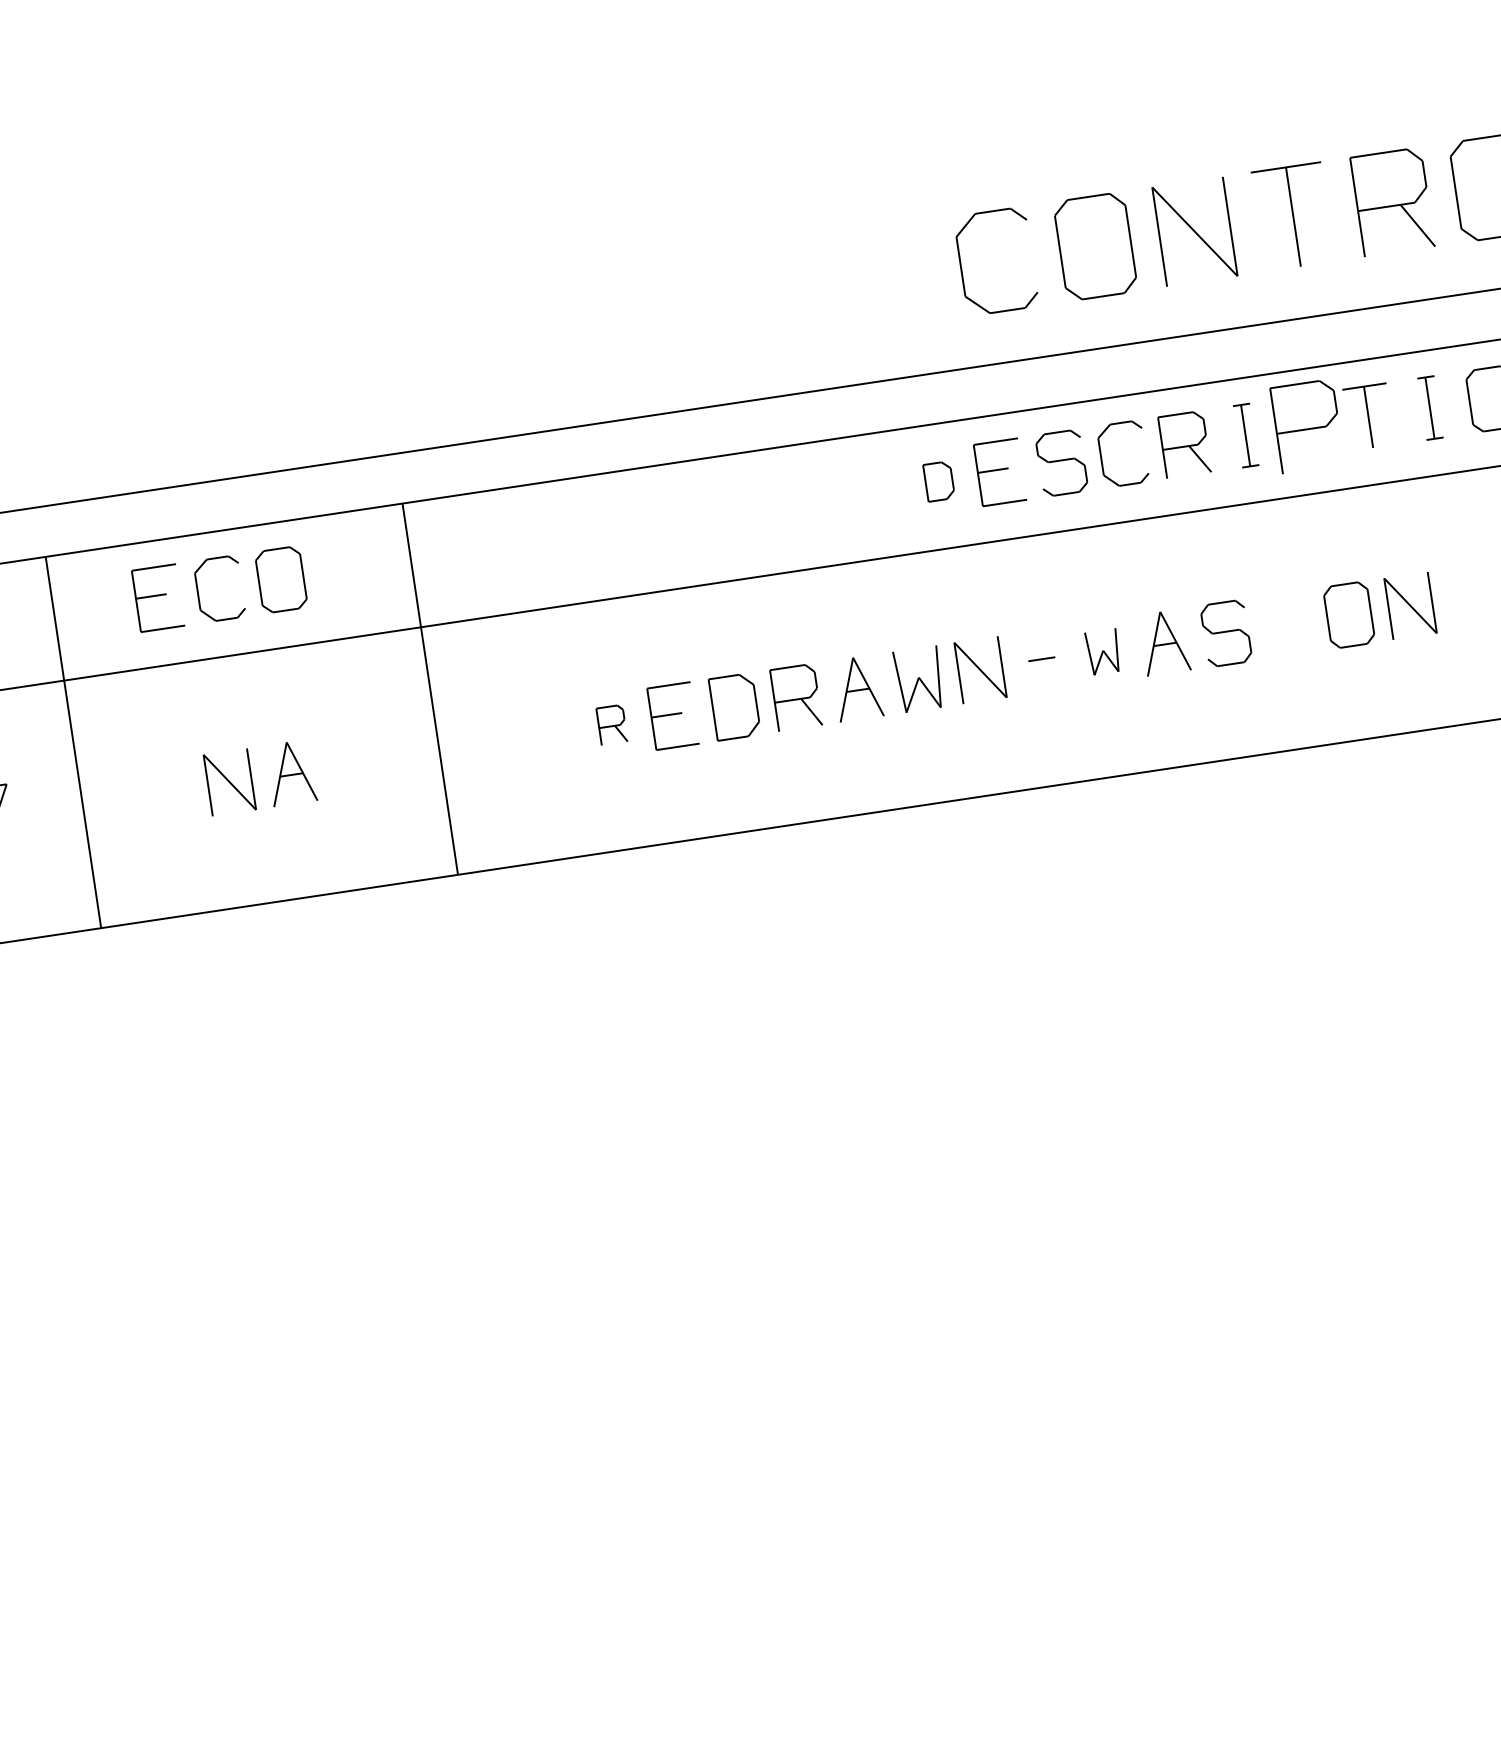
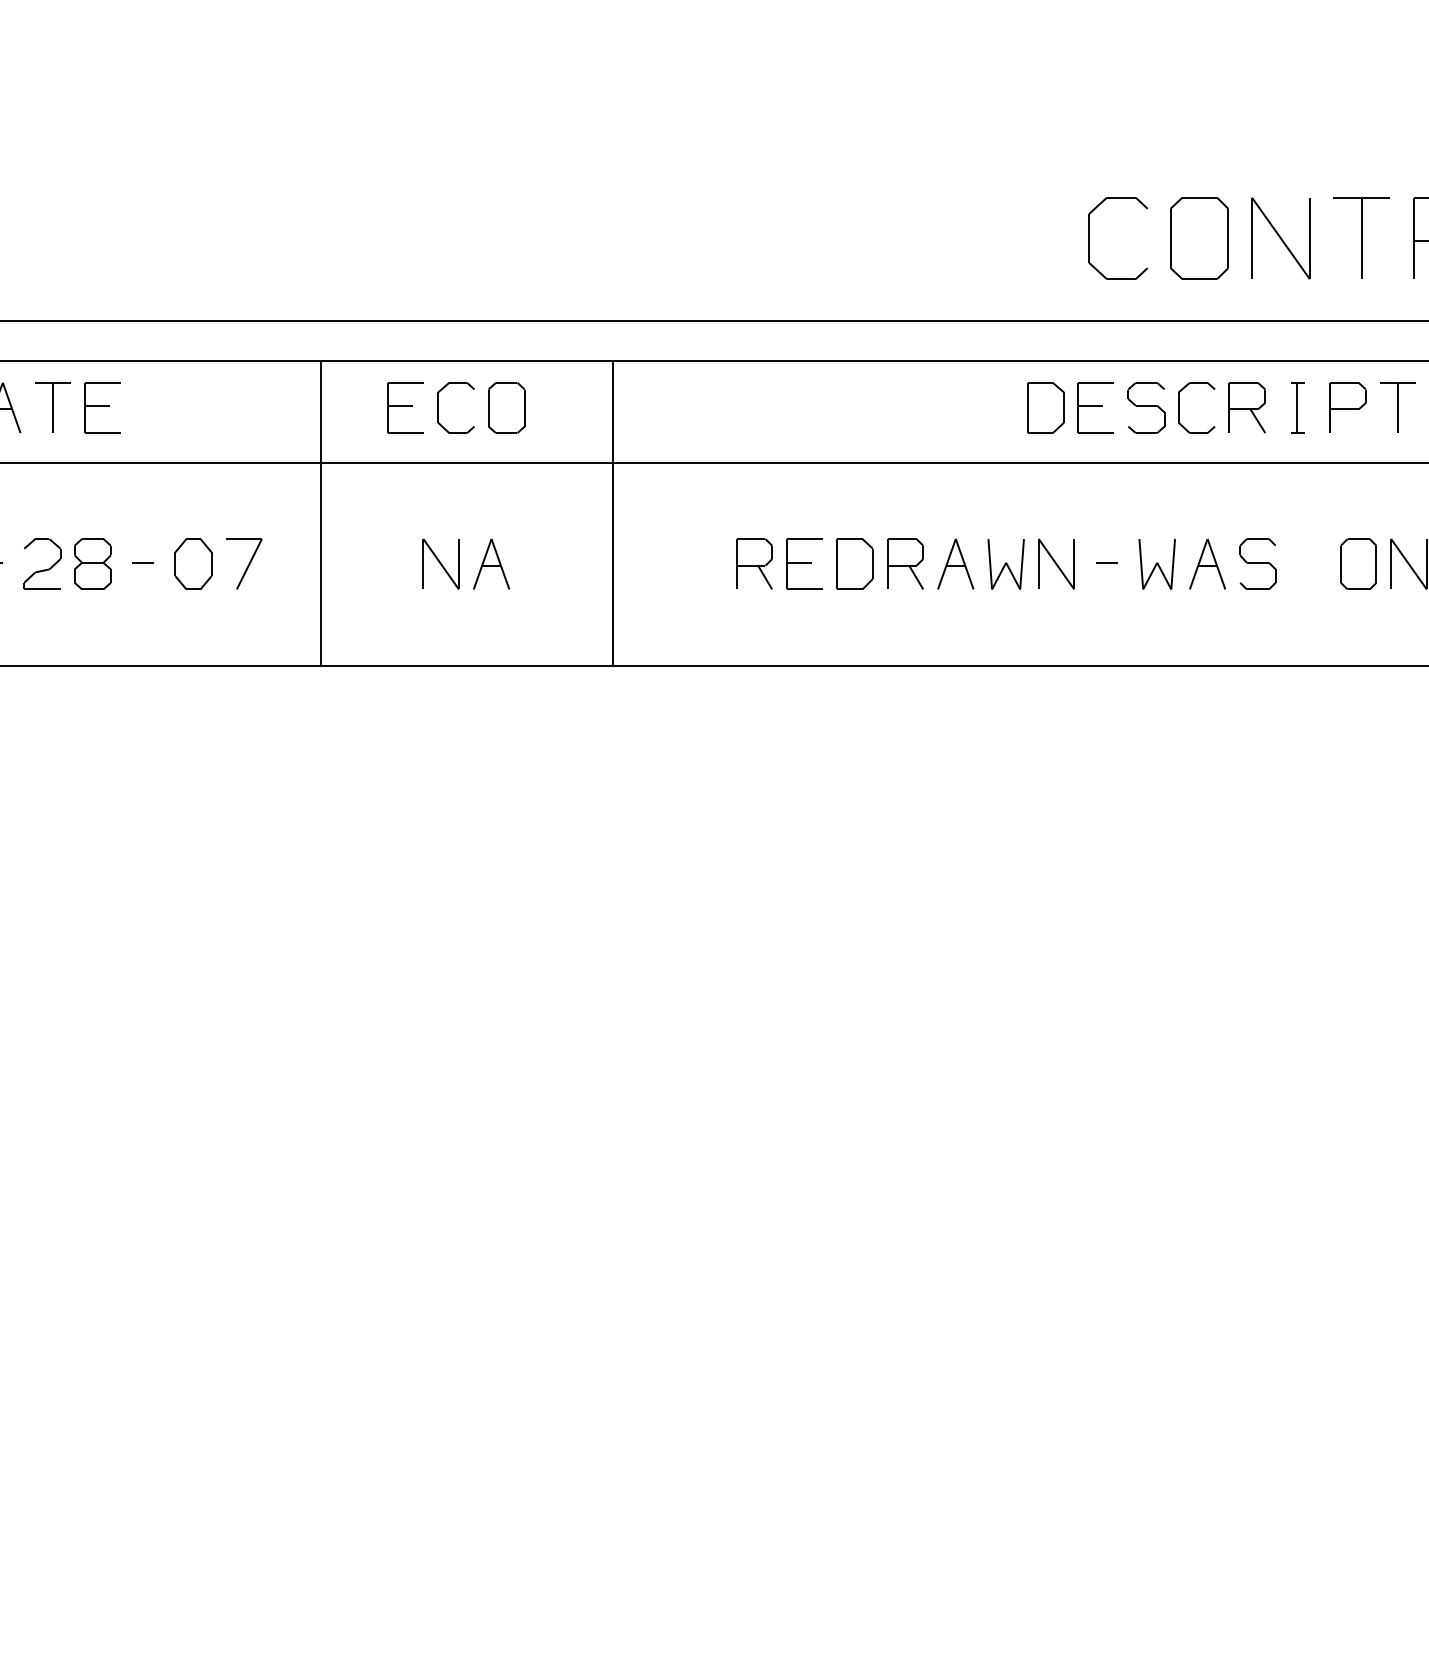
part: (1306, 425) -> (1347, 407), size x0.71
part: (938, 480) -> (1045, 407), size x1.67
part: (1102, 652) -> (1156, 564), size x1.43
part: (611, 724) -> (754, 563), size x1.67

